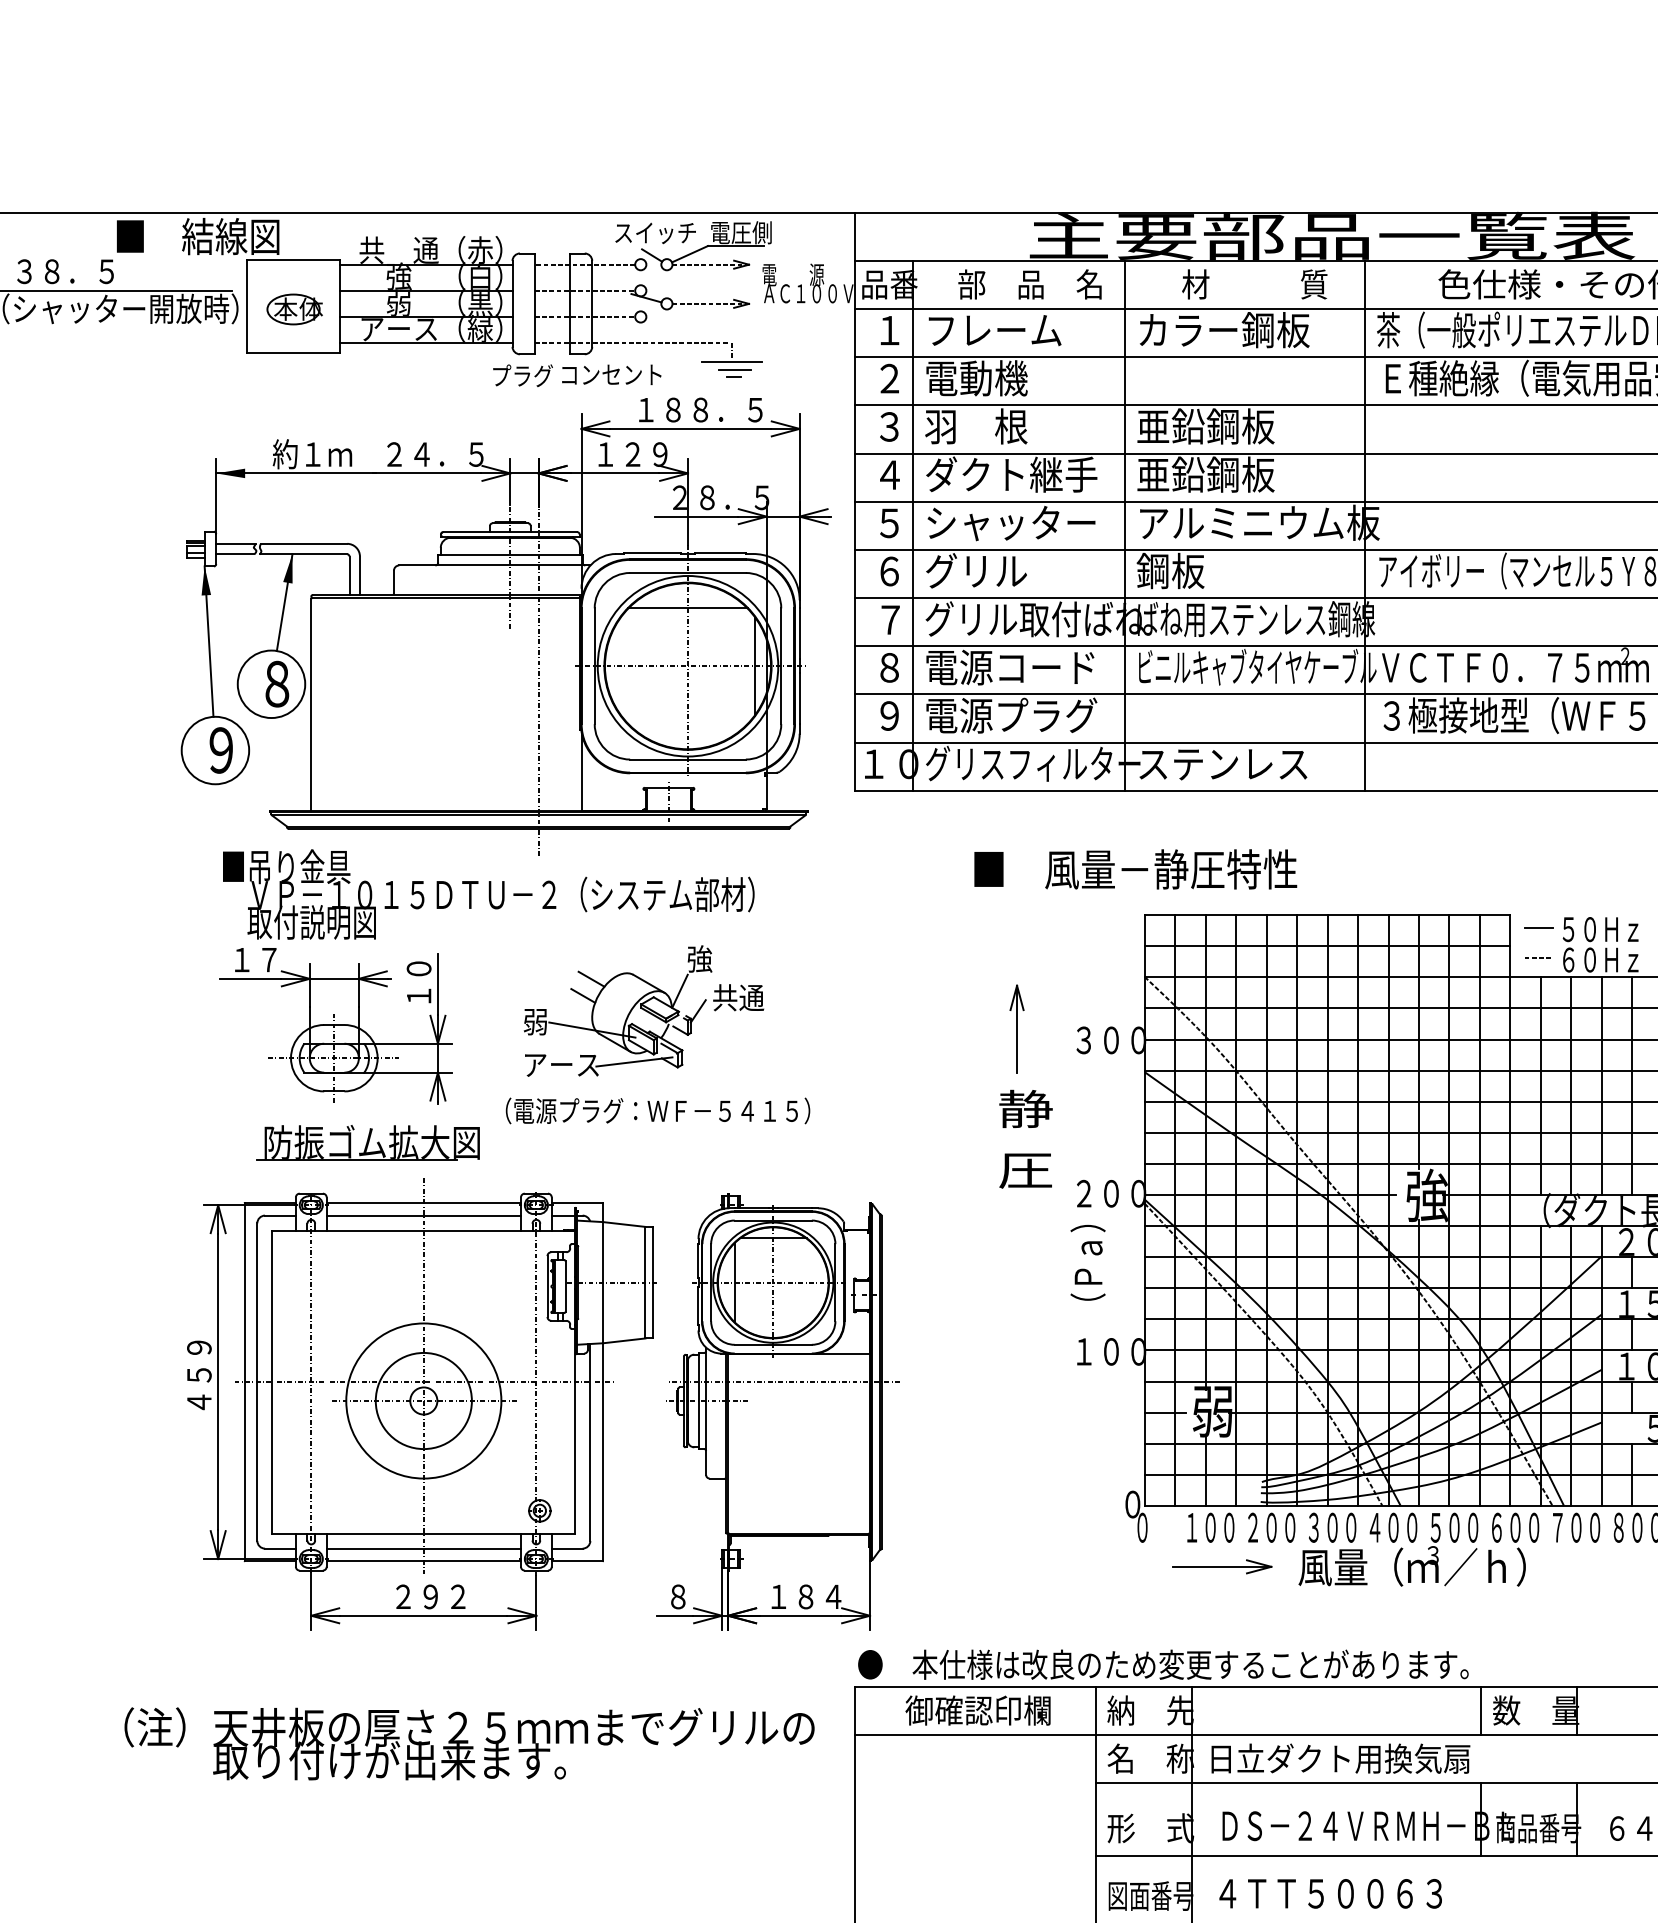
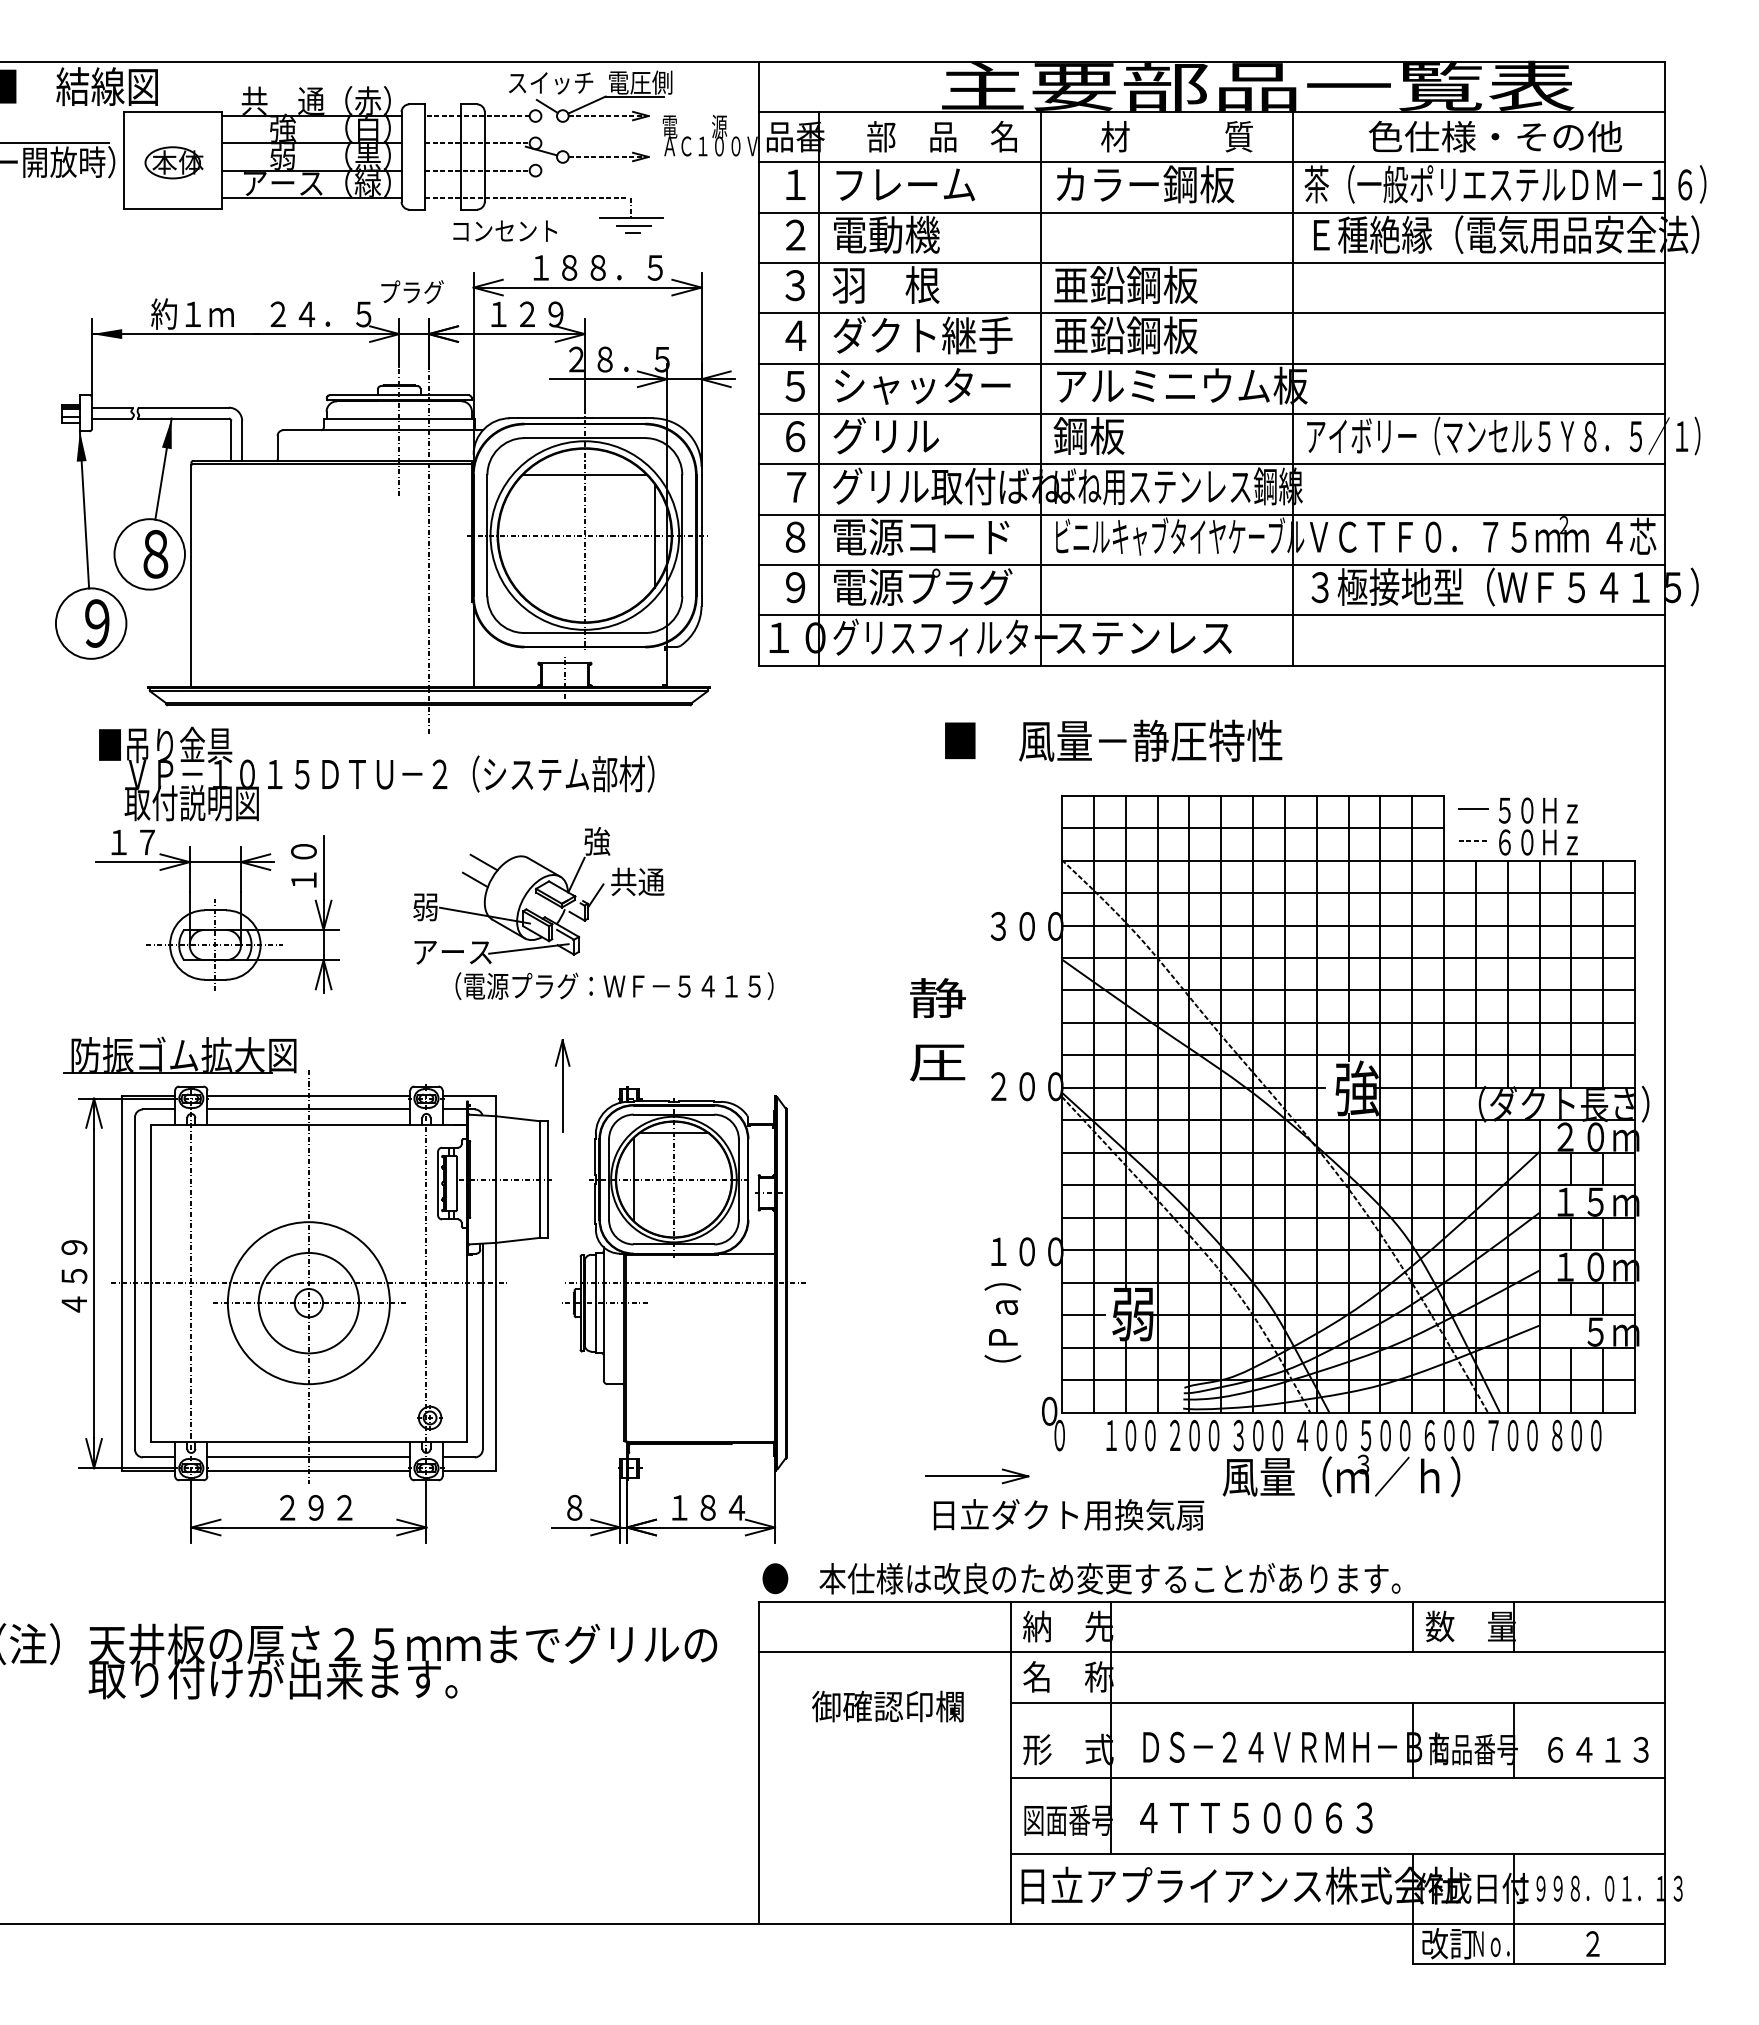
text: (523, 375) -> (412, 291), moved
text: (1135, 869) -> (1113, 740), moved
part: (1016, 1028) -> (562, 1085), moved
text: (657, 1110) -> (614, 985), moved
part: (367, 1141) -> (179, 1054), moved
text: (1087, 1262) -> (1002, 1322), moved
part: (1222, 1566) -> (977, 1476), moved
text: (977, 1710) -> (887, 1706), moved
text: (1341, 1758) -> (1069, 1514), moved

